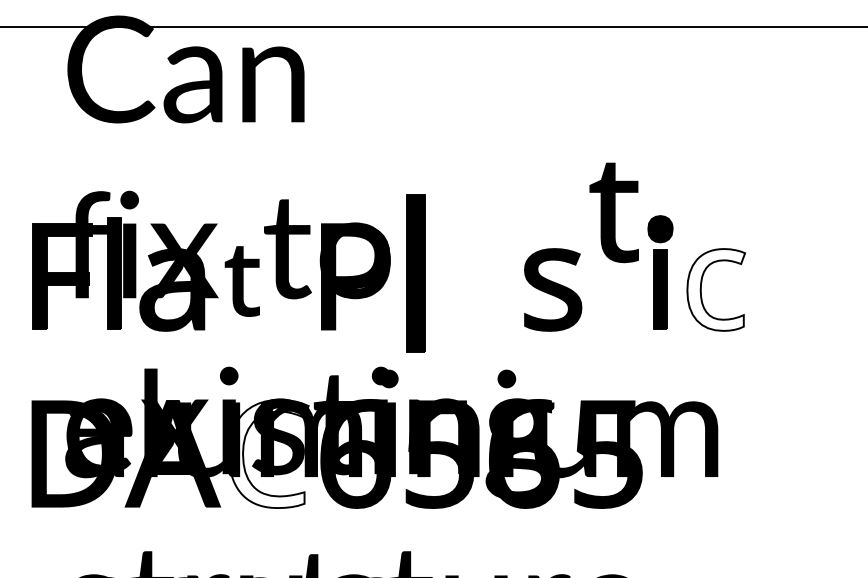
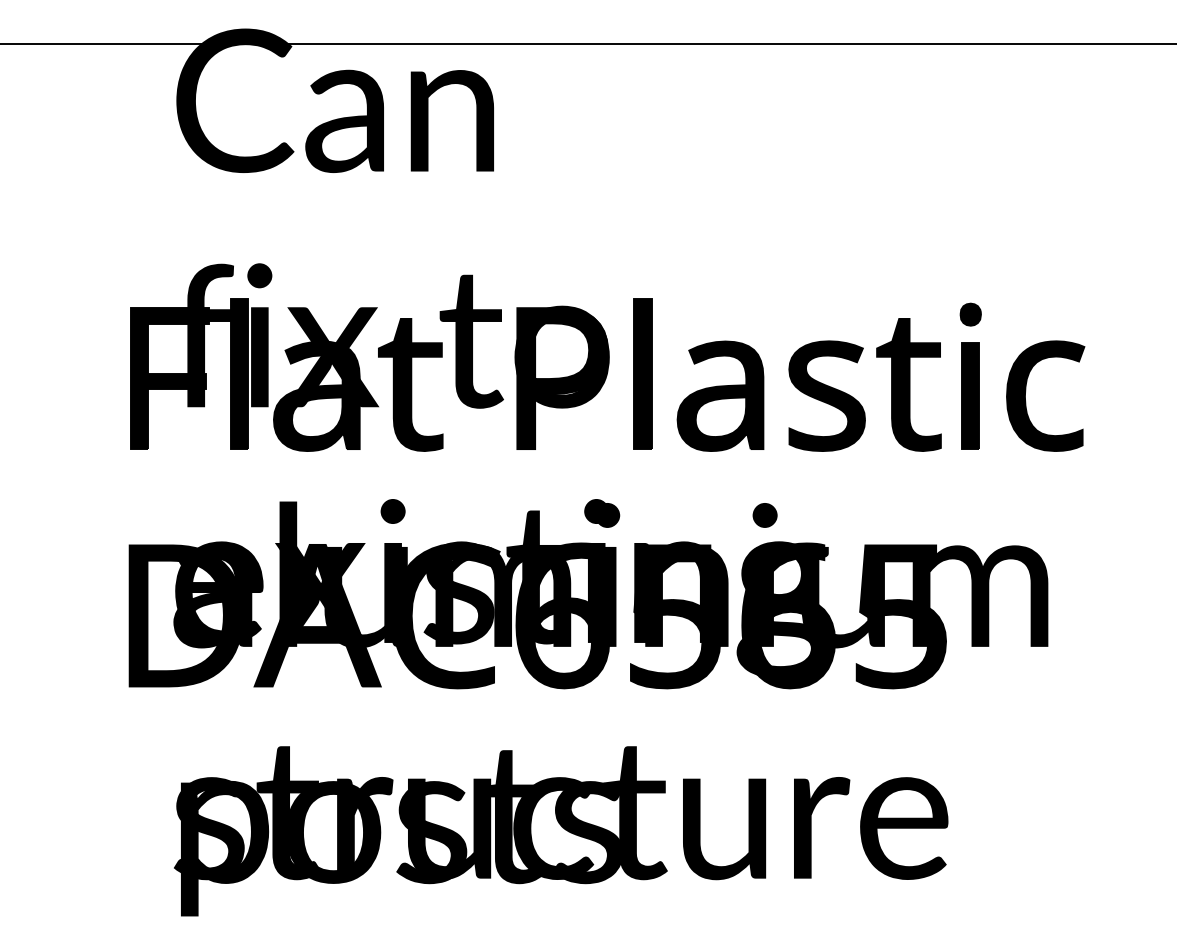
part: (613, 212) -> (908, 384), moved
part: (660, 228) -> (970, 314), size x0.62
part: (415, 273) -> (642, 373), size x0.71
part: (242, 281) -> (410, 384), size x1.43
part: (473, 289) -> (720, 395), added
fill: (716, 290) -> (1045, 396), added
fill: (268, 453) -> (445, 615), added

